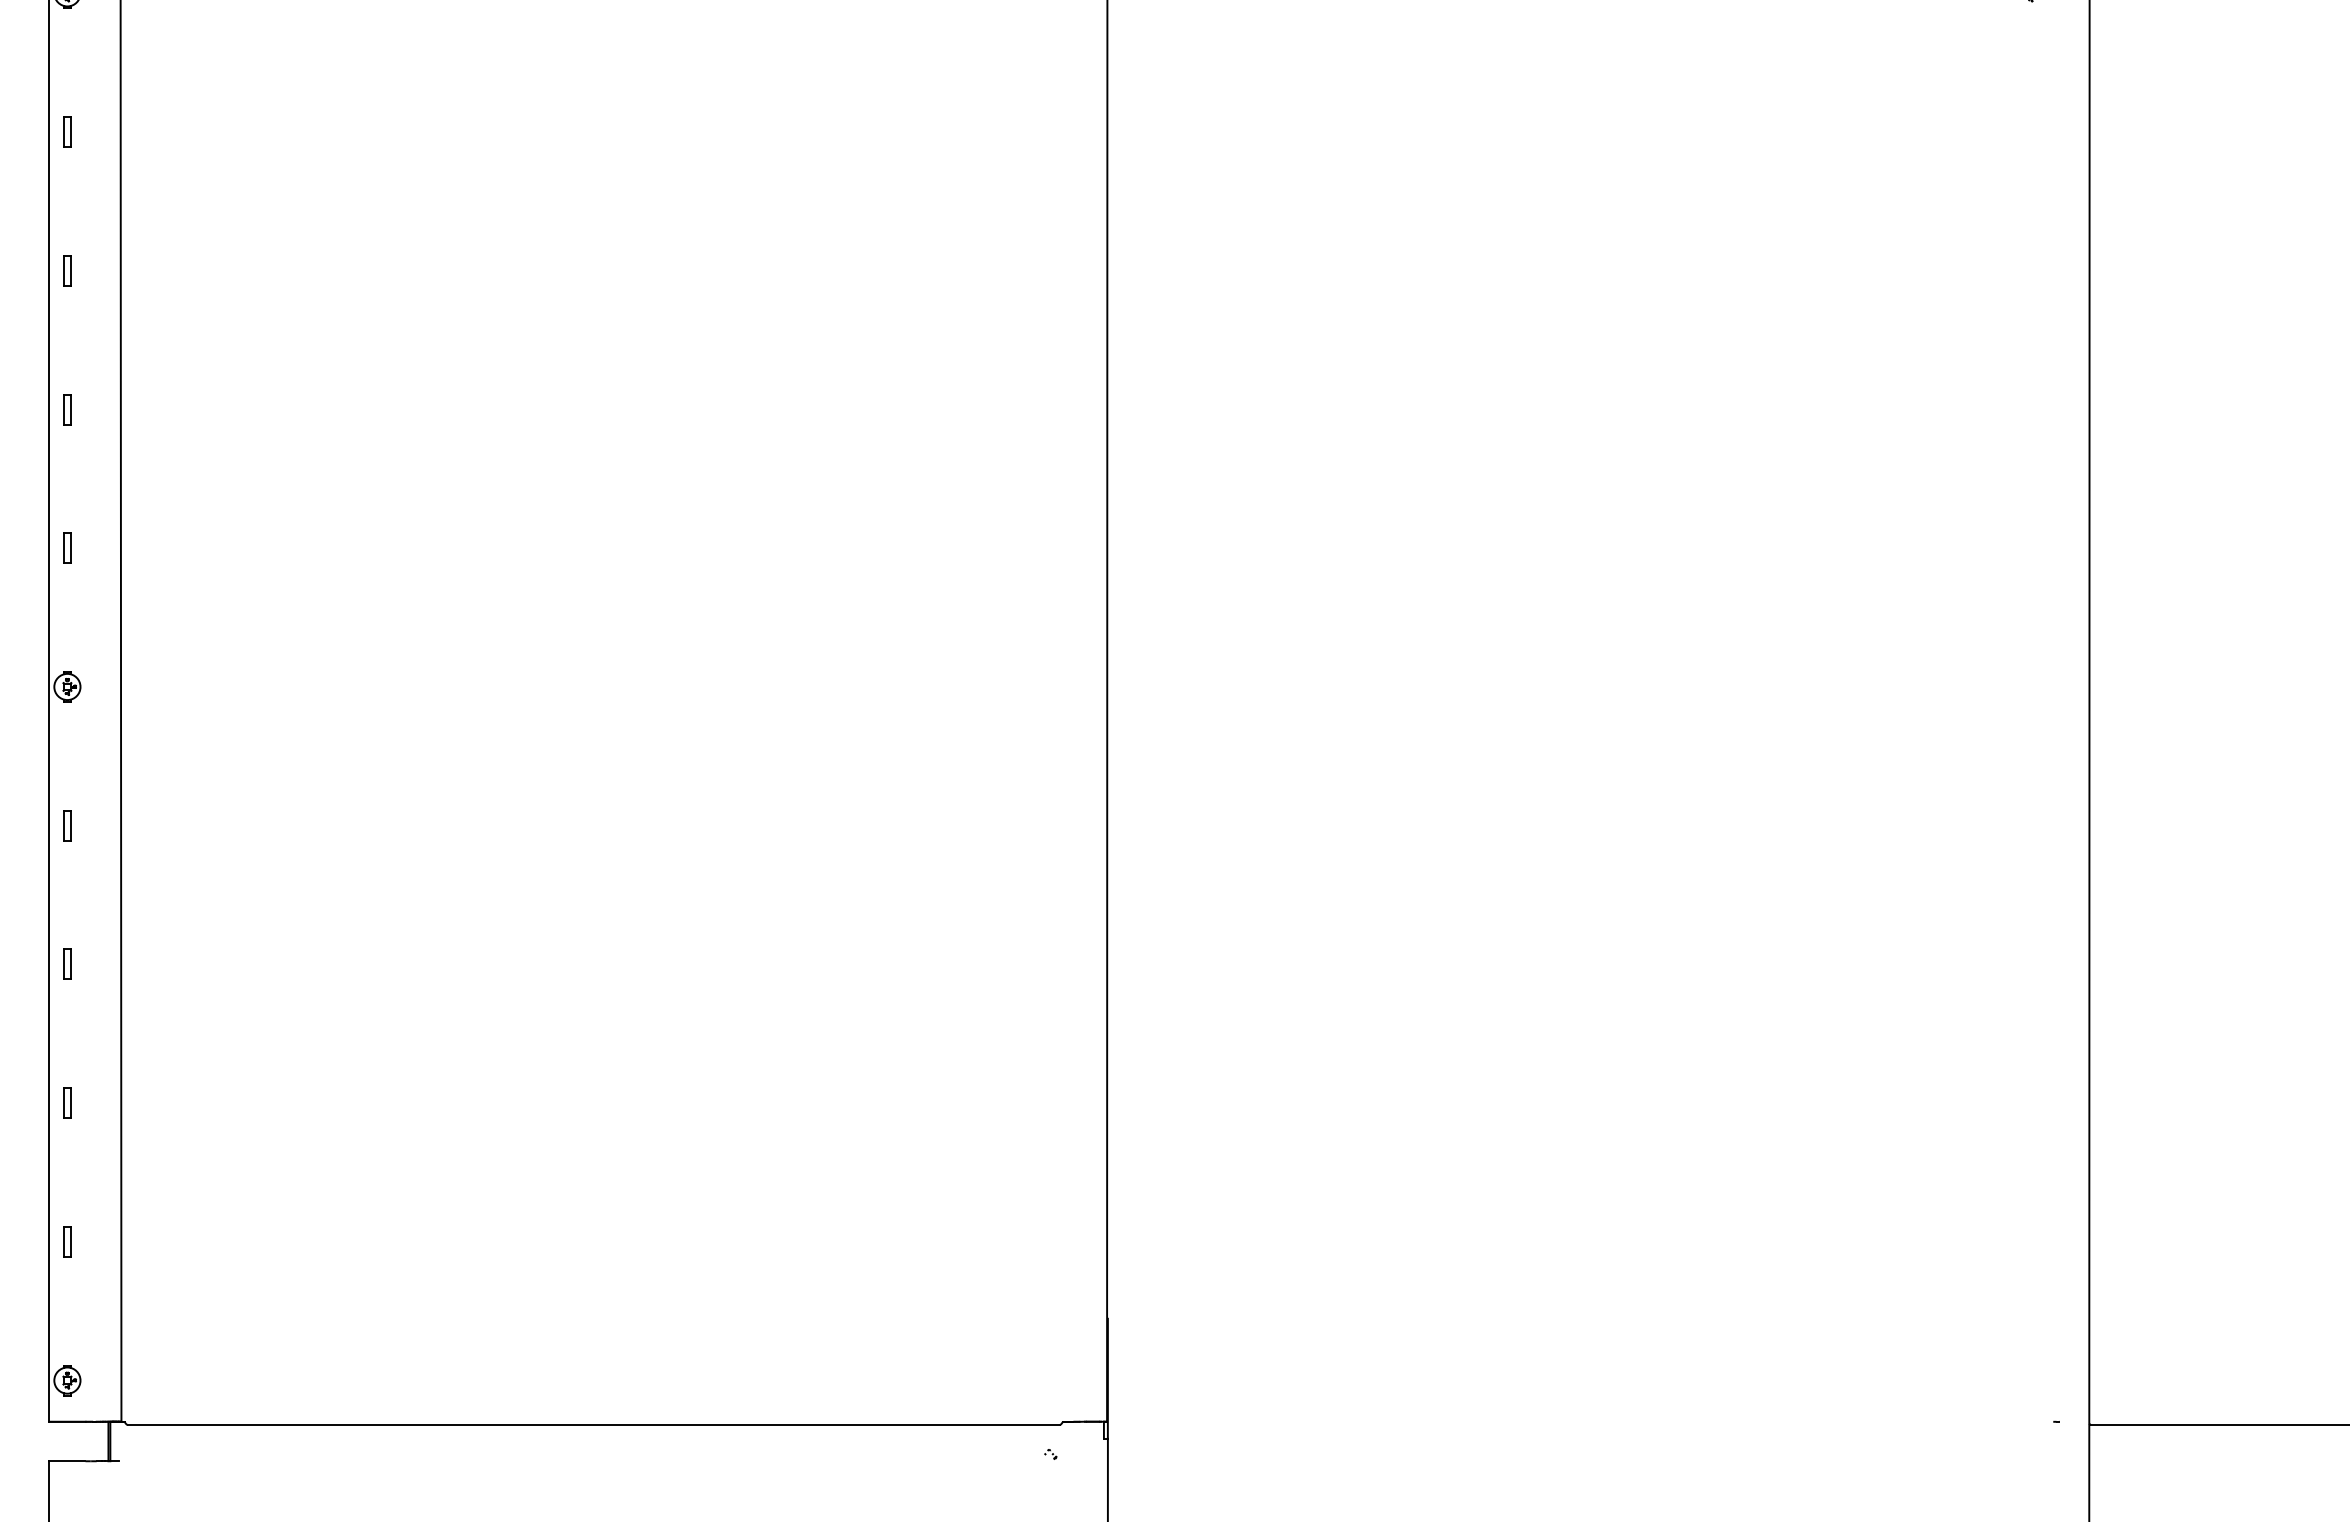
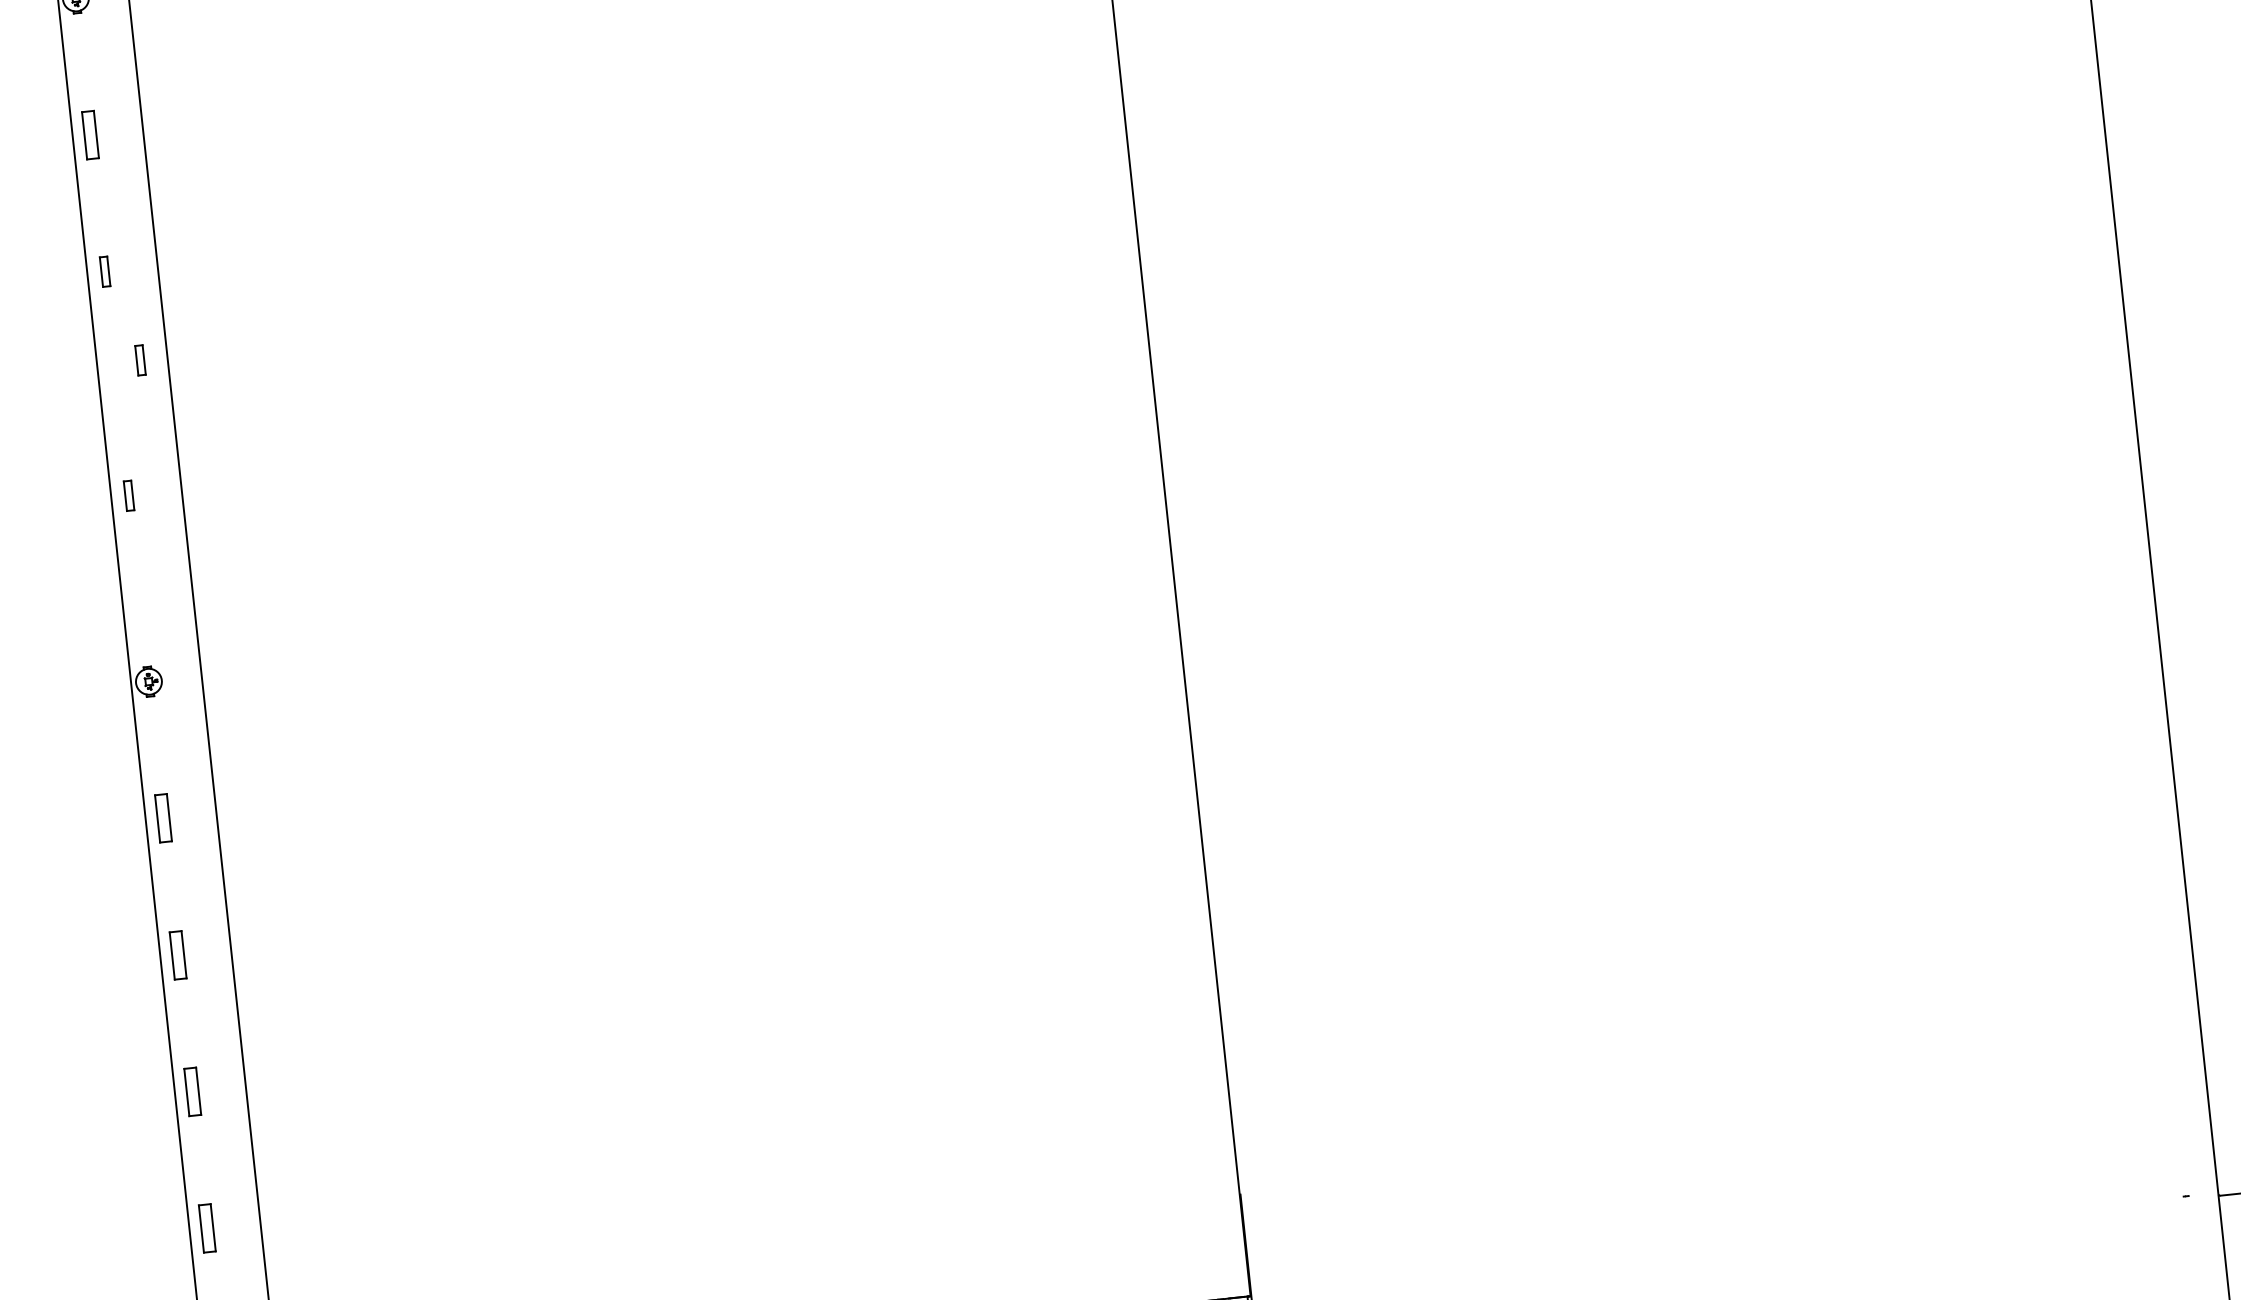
part: (67, 131) -> (90, 134), size x1.6
part: (67, 409) -> (140, 360), moved
part: (67, 547) -> (129, 495), moved
part: (67, 825) -> (163, 818), size x1.6
part: (67, 963) -> (178, 954), size x1.6
part: (67, 1102) -> (192, 1091), size x1.6
part: (67, 1241) -> (207, 1228), size x1.6

